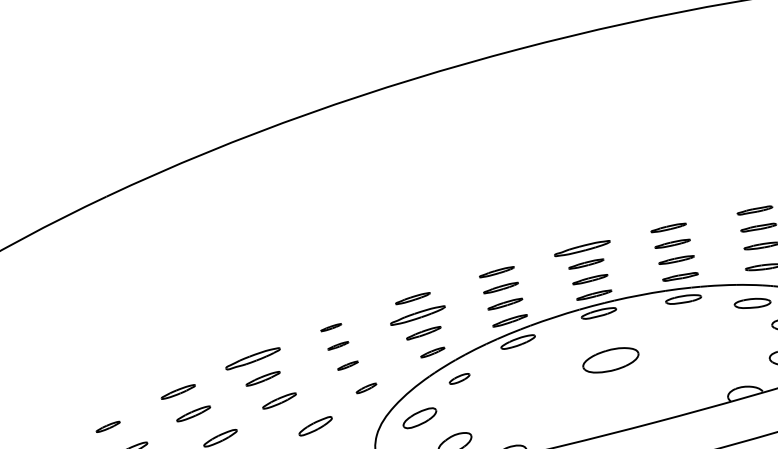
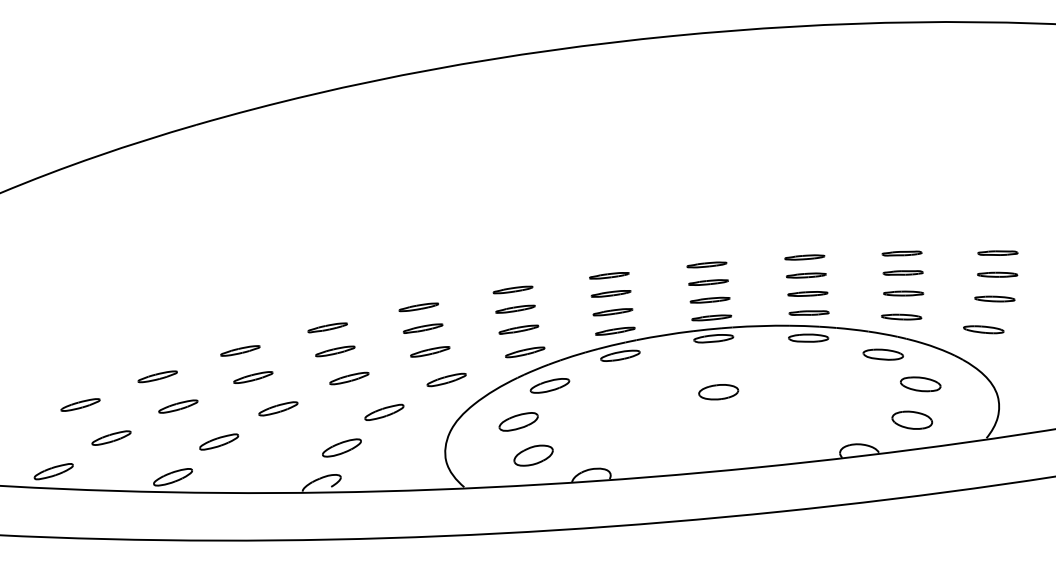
part: (581, 248) -> (706, 264), size x0.62
part: (417, 314) -> (515, 308), size x0.62
part: (331, 327) -> (418, 307), size x1.67
part: (338, 345) -> (423, 328), size x1.67
part: (433, 352) -> (525, 352), size x1.43
part: (252, 358) -> (327, 327), size x0.62
part: (610, 360) -> (718, 392), size x0.62
part: (348, 365) -> (430, 351), size x1.67
part: (459, 378) -> (549, 385), size x1.67
part: (366, 388) -> (446, 379), size x1.67
part: (419, 417) -> (518, 421), moved
part: (108, 426) -> (157, 376), size x1.43

